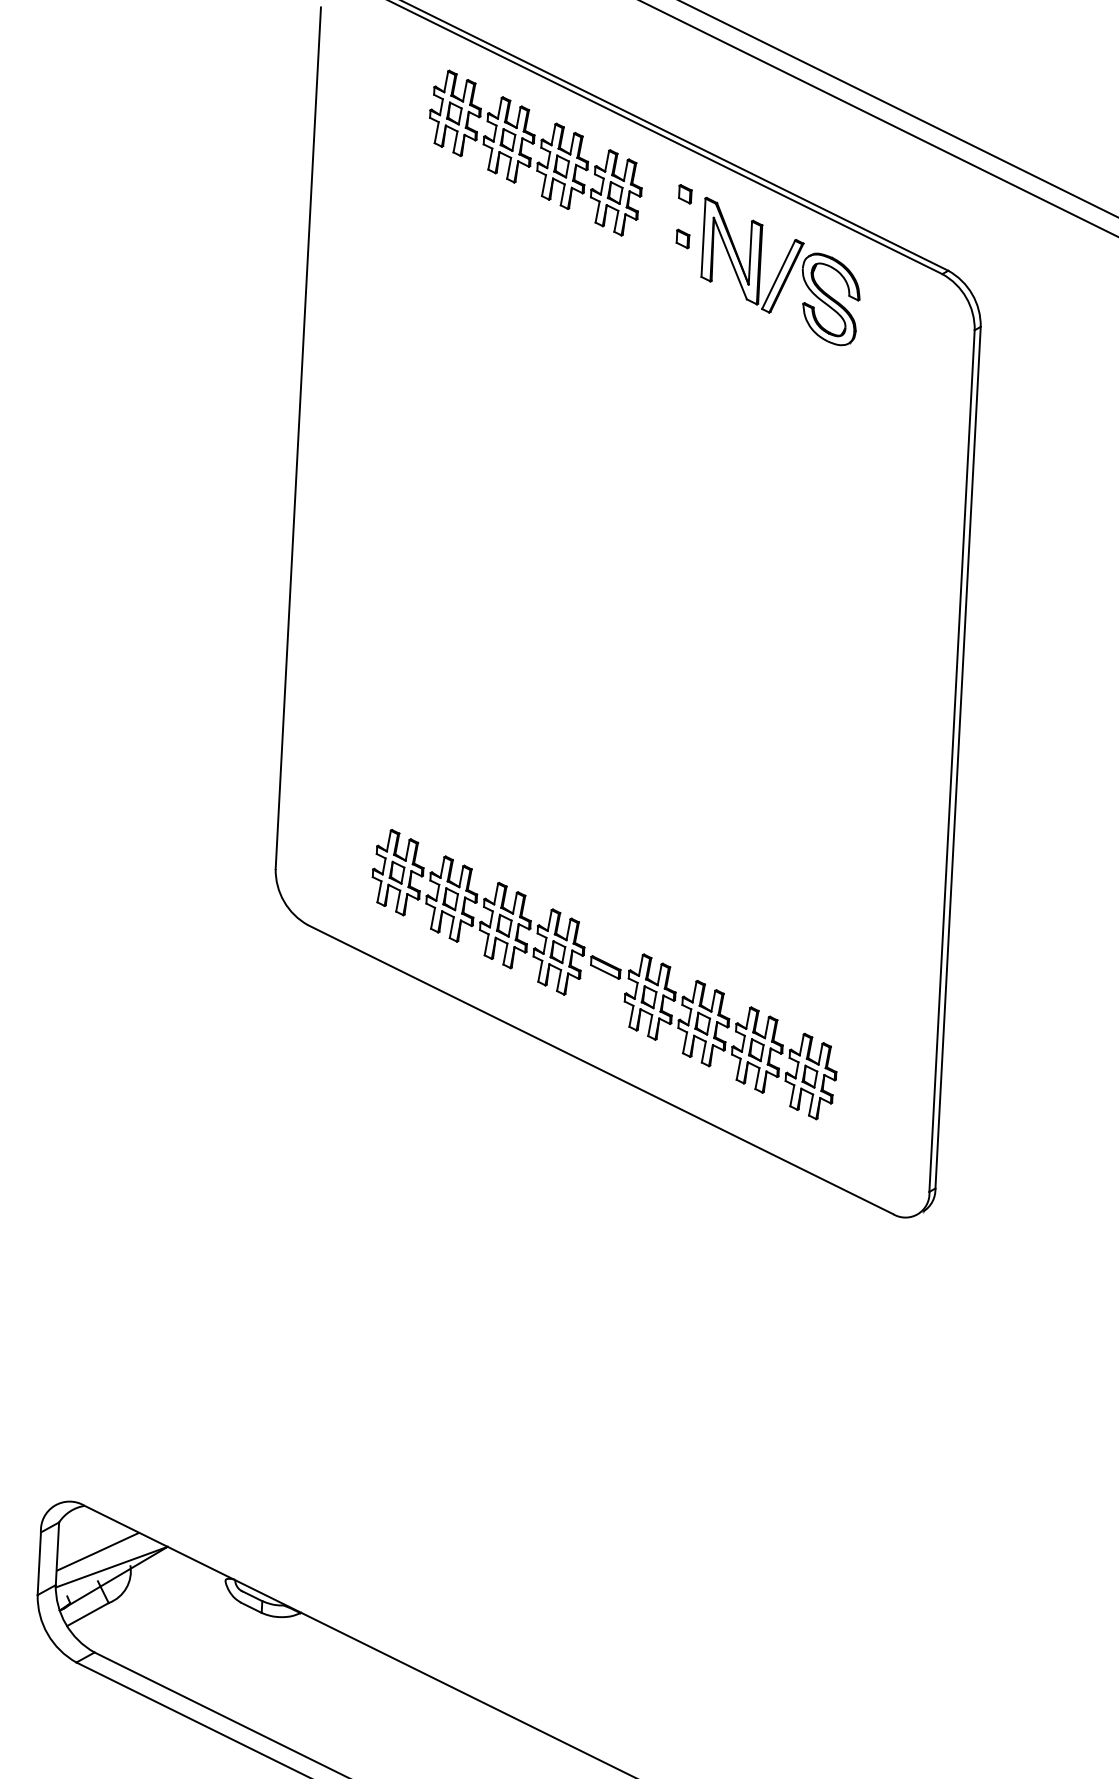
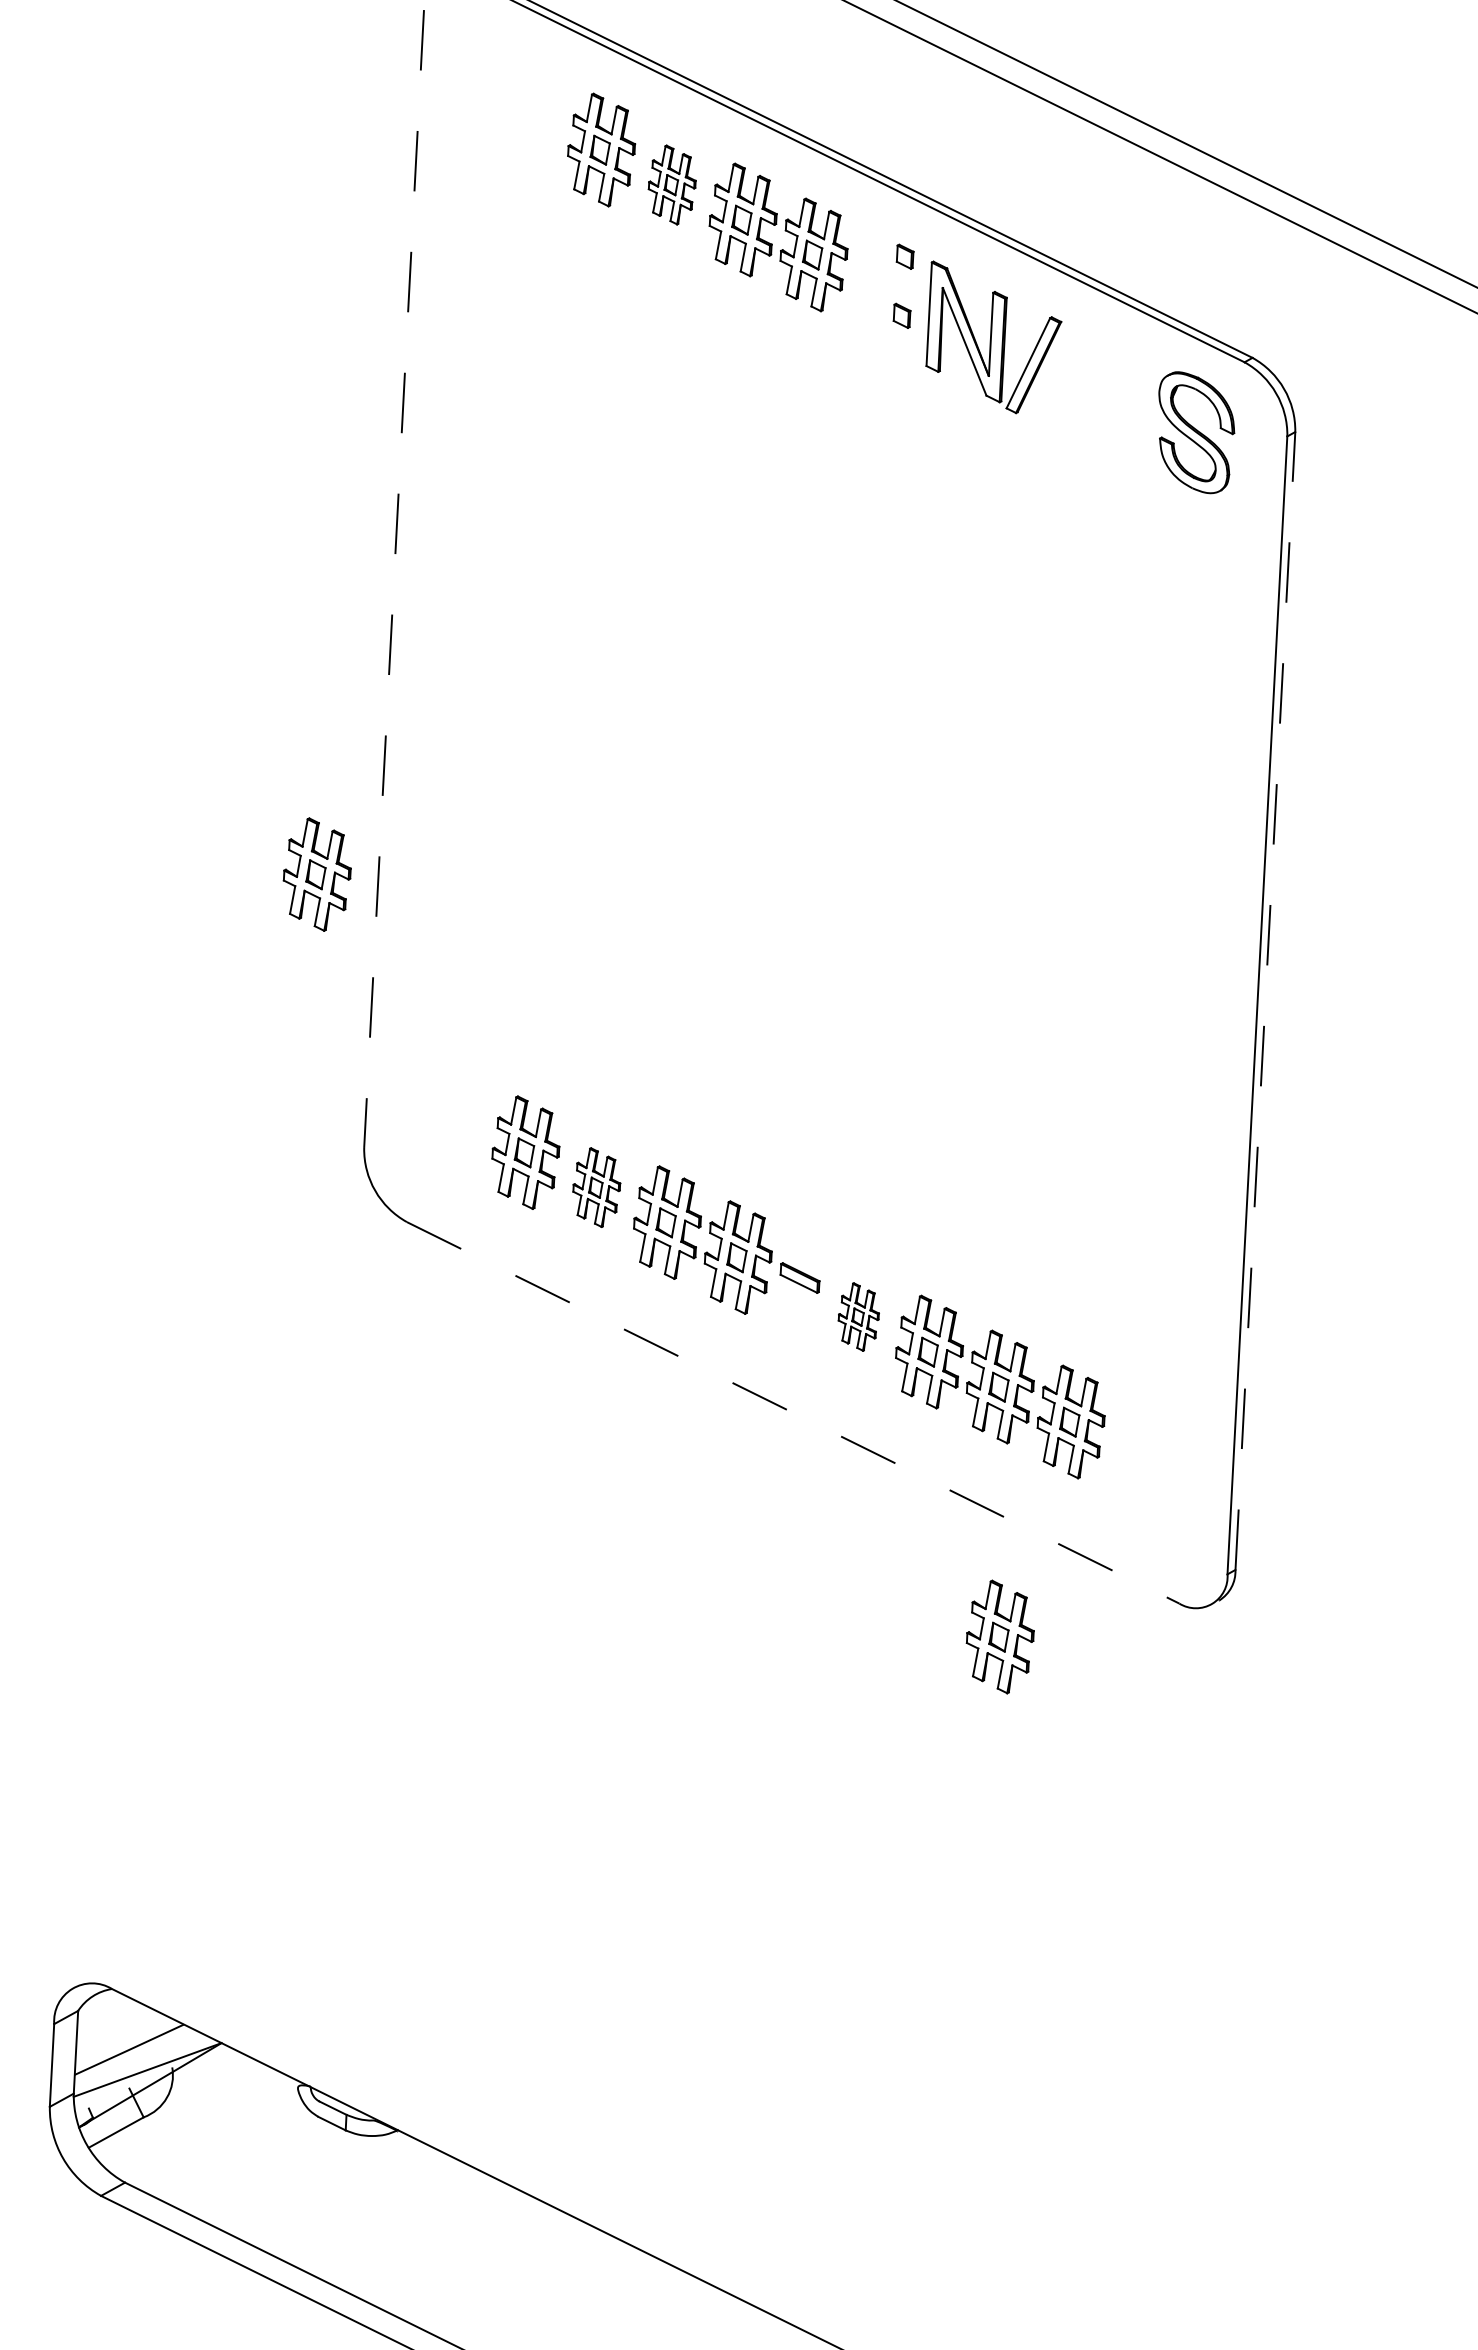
part: (508, 139) -> (671, 184), size x0.7
part: (830, 299) -> (1196, 432), moved
line: (298, 438) -> (394, 579), solid -> dashed
part: (239, 661) -> (316, 874), added
line: (958, 757) -> (1265, 1000), solid -> dashed
part: (451, 898) -> (596, 1187), size x0.7
part: (649, 996) -> (858, 1316), size x0.6
line: (600, 1069) -> (793, 1412), solid -> dashed
part: (756, 1238) -> (999, 1636), added

